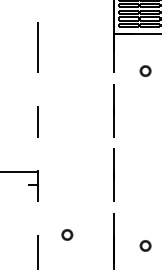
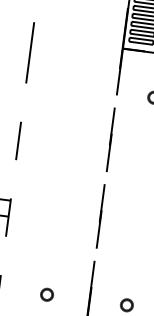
circle: (67, 234) -> (47, 294), moved

